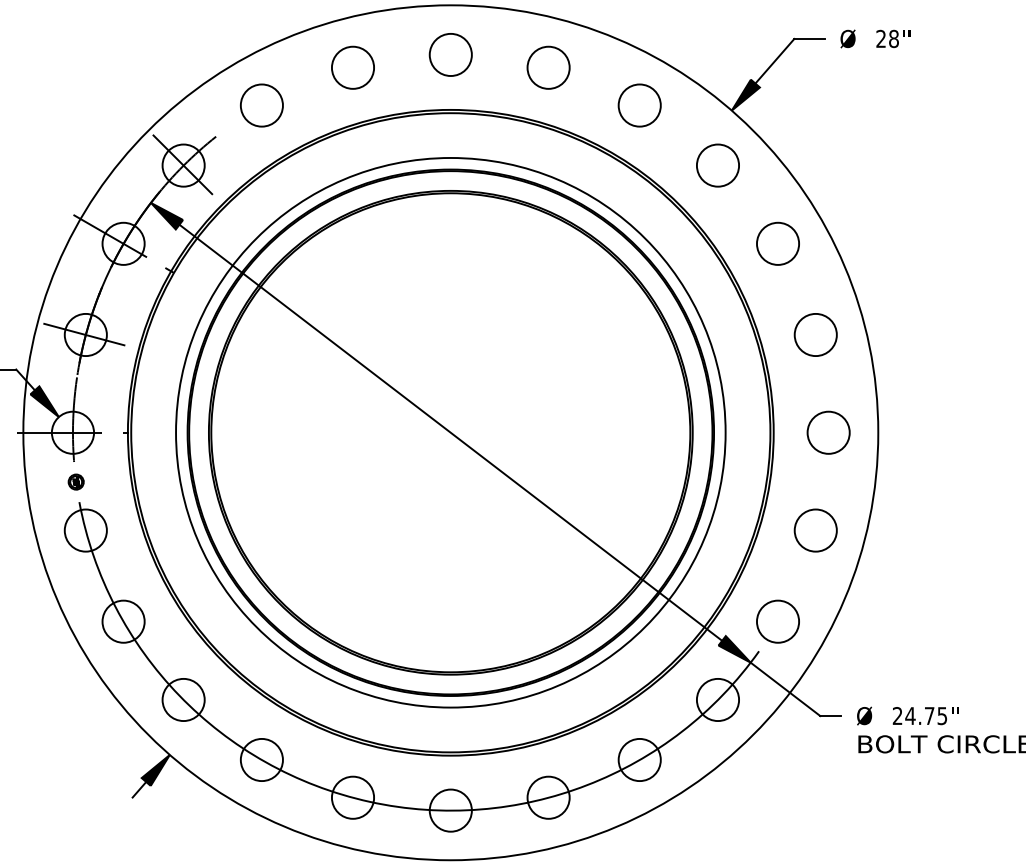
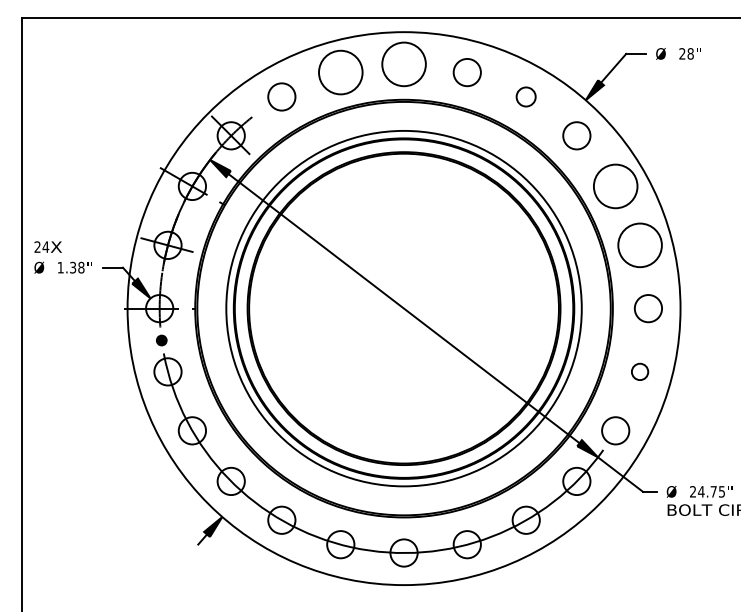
circle: (449, 53) -> (403, 63), size x1.6
circle: (352, 67) -> (340, 72), size x1.6
circle: (638, 104) -> (525, 96), size x0.7
circle: (777, 243) -> (615, 186), size x1.6
circle: (814, 335) -> (639, 245), size x1.6
circle: (814, 529) -> (639, 371), size x0.6

